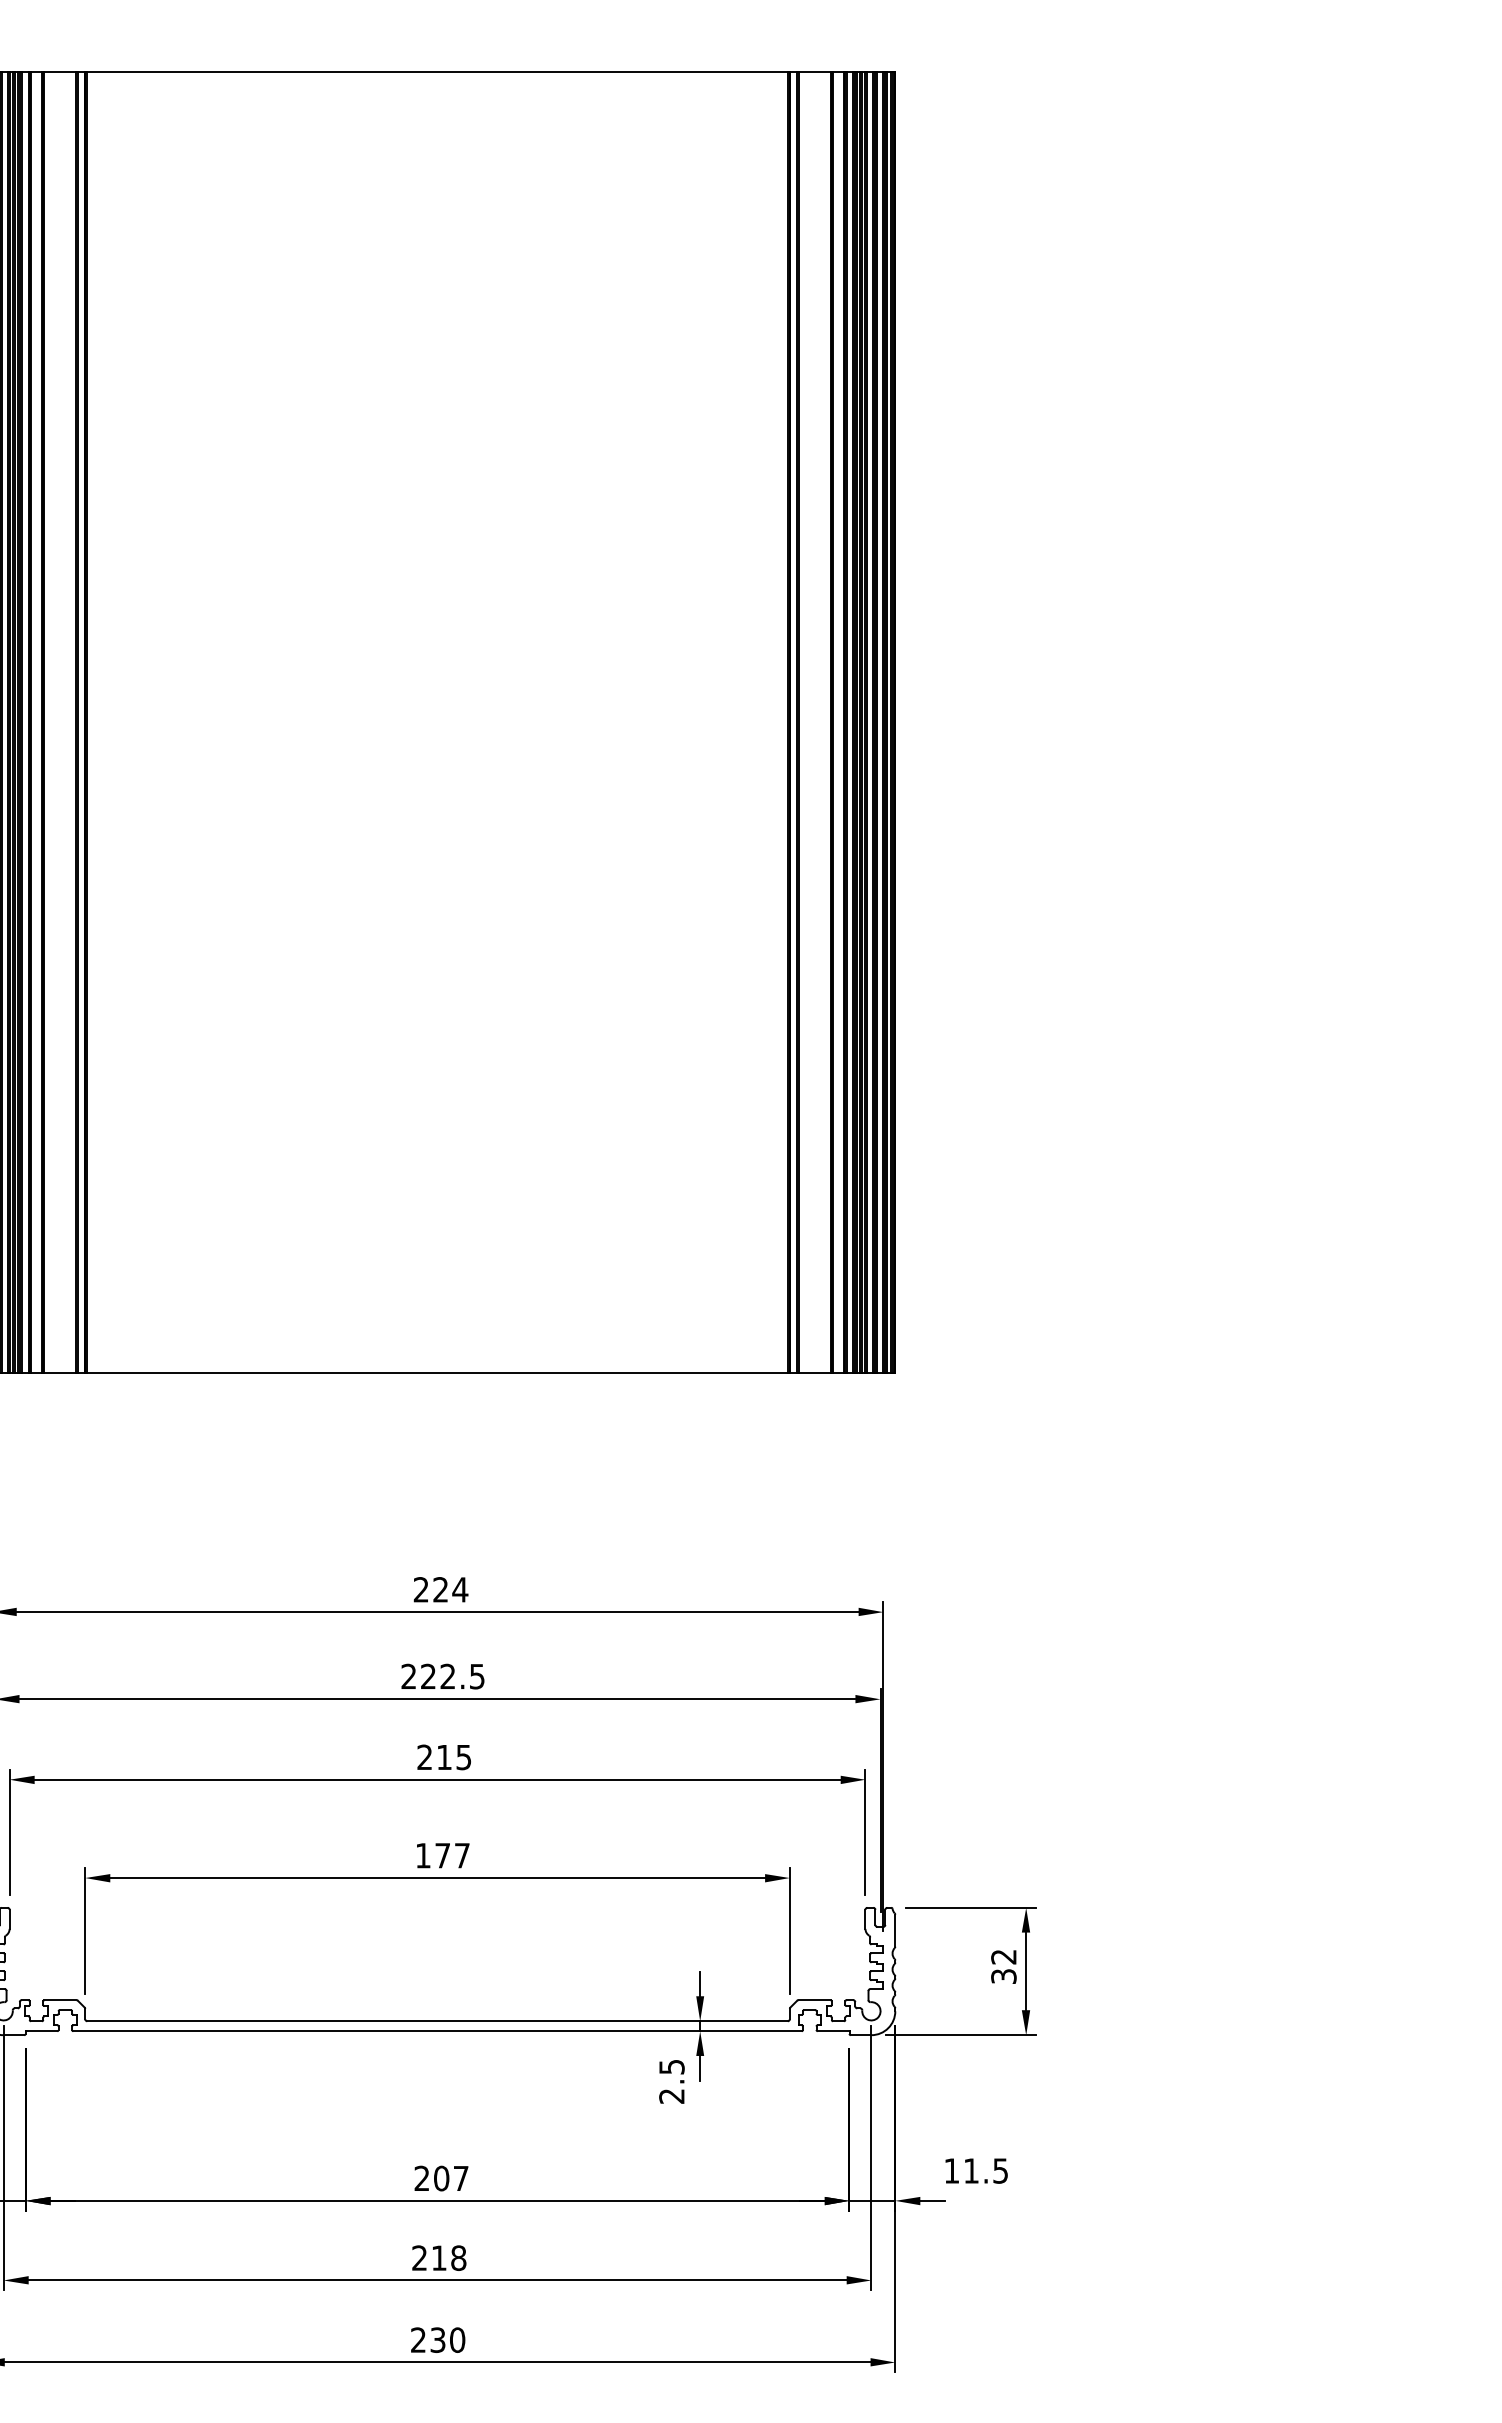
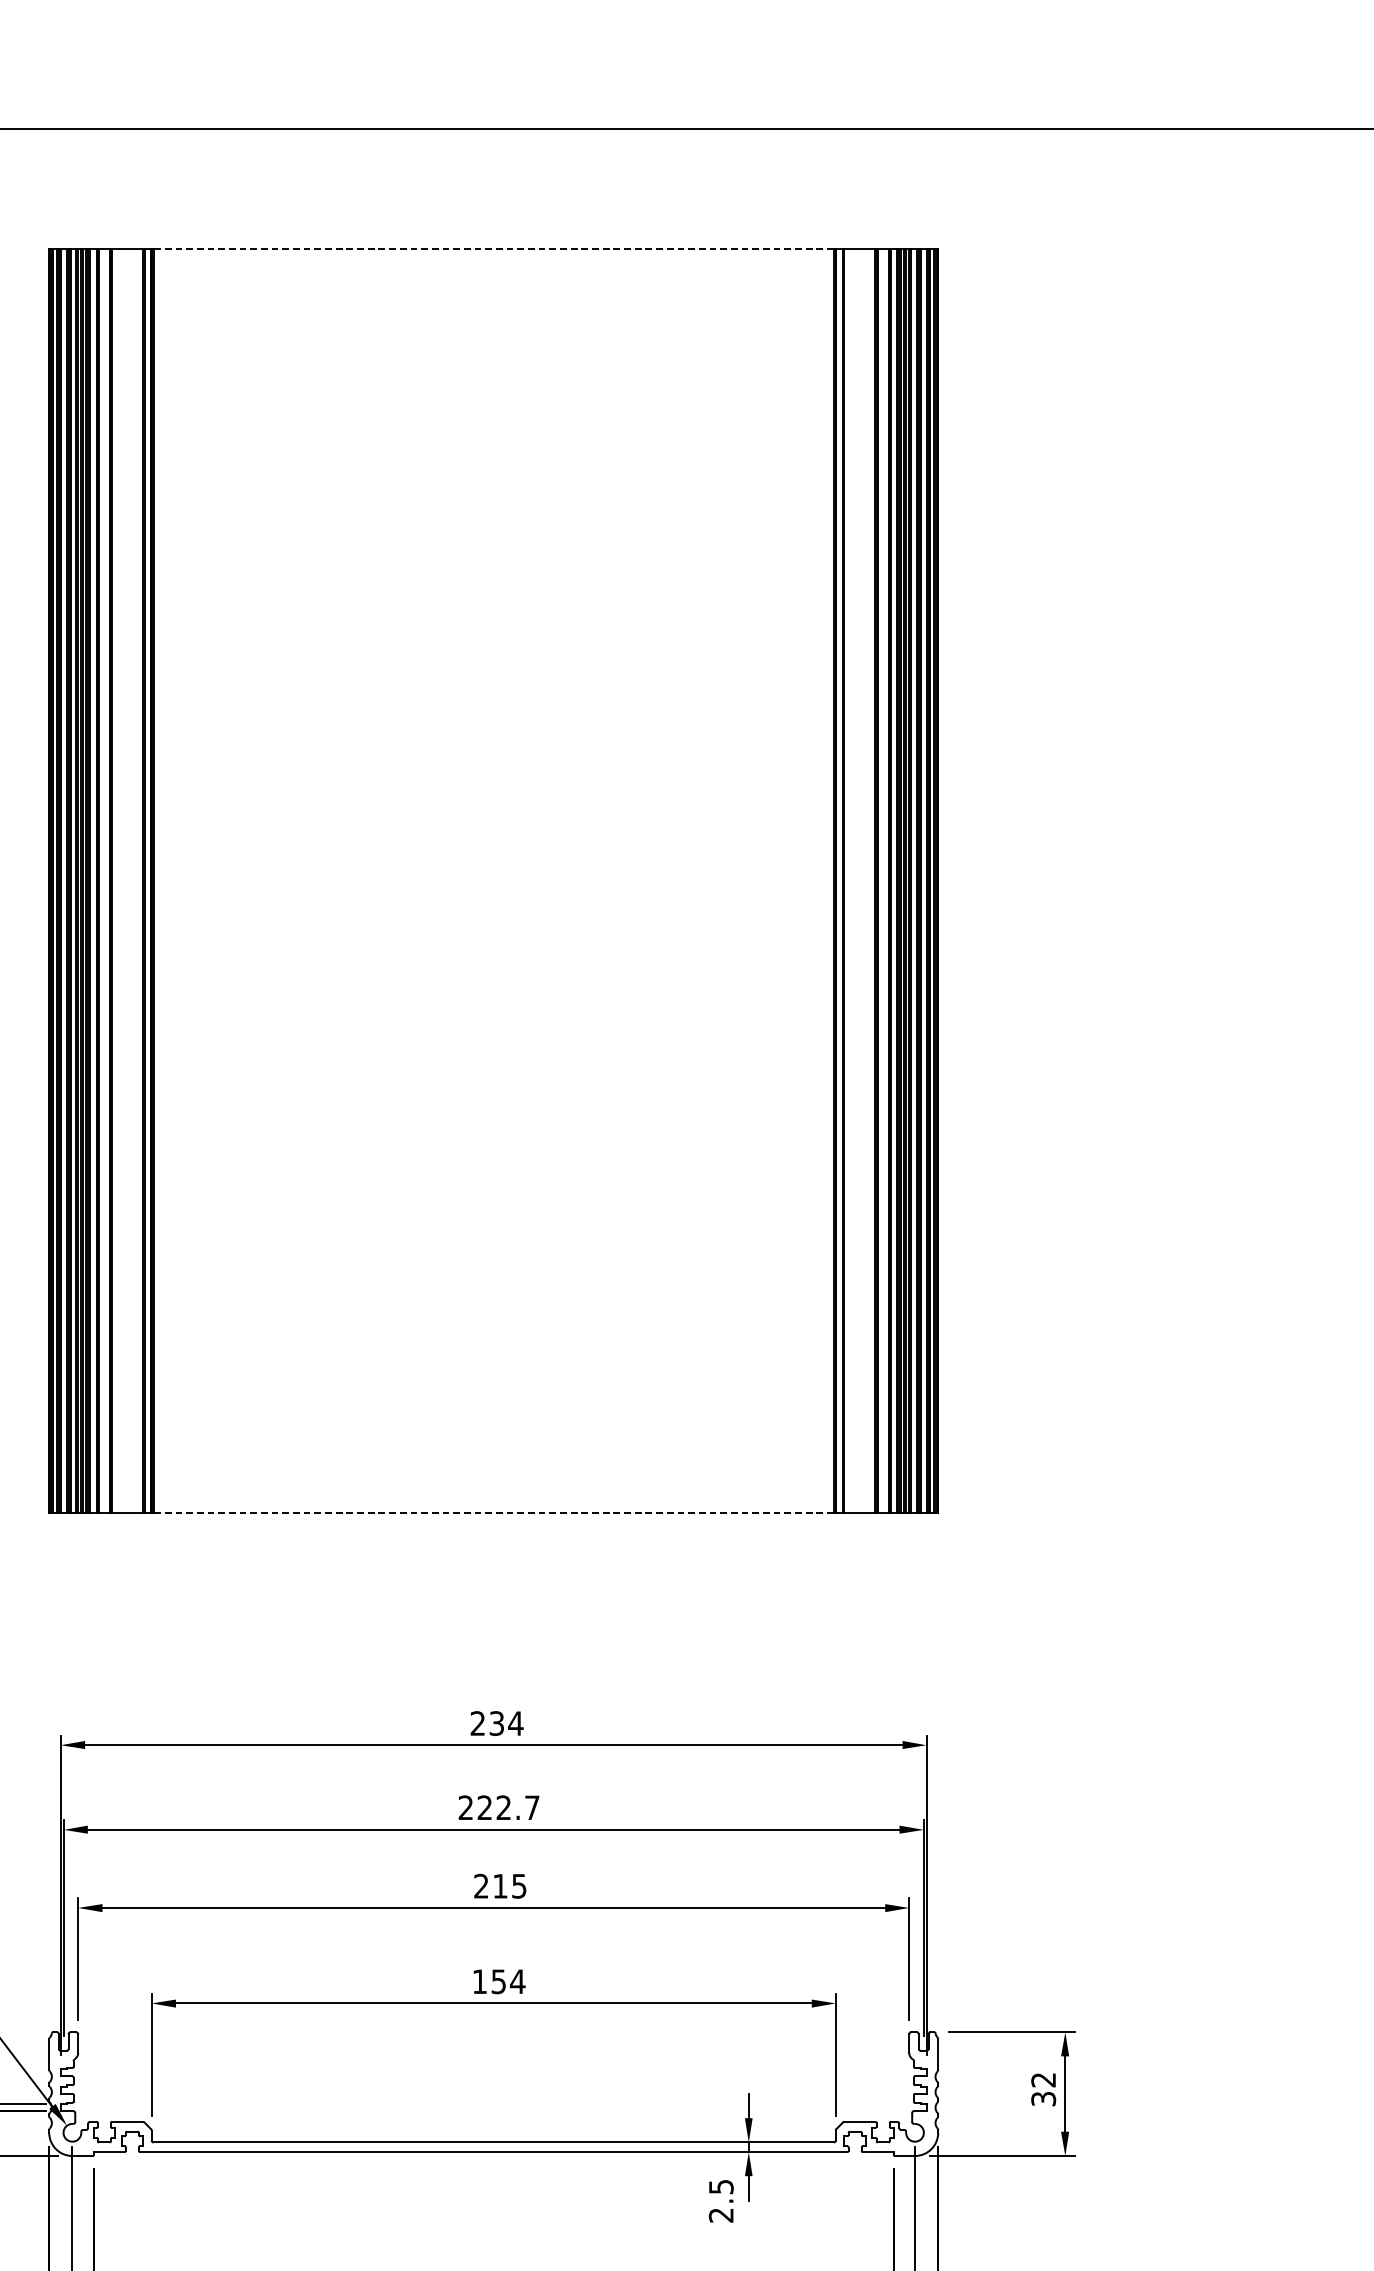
line: (437, 71) -> (493, 249), solid -> dashed
line: (437, 1373) -> (493, 1513), solid -> dashed
text: (440, 1589) -> (496, 1723), 224 -> 234
text: (477, 1676) -> (532, 1807), 222.5 -> 222.7
text: (452, 1855) -> (508, 1981), 177 -> 154

